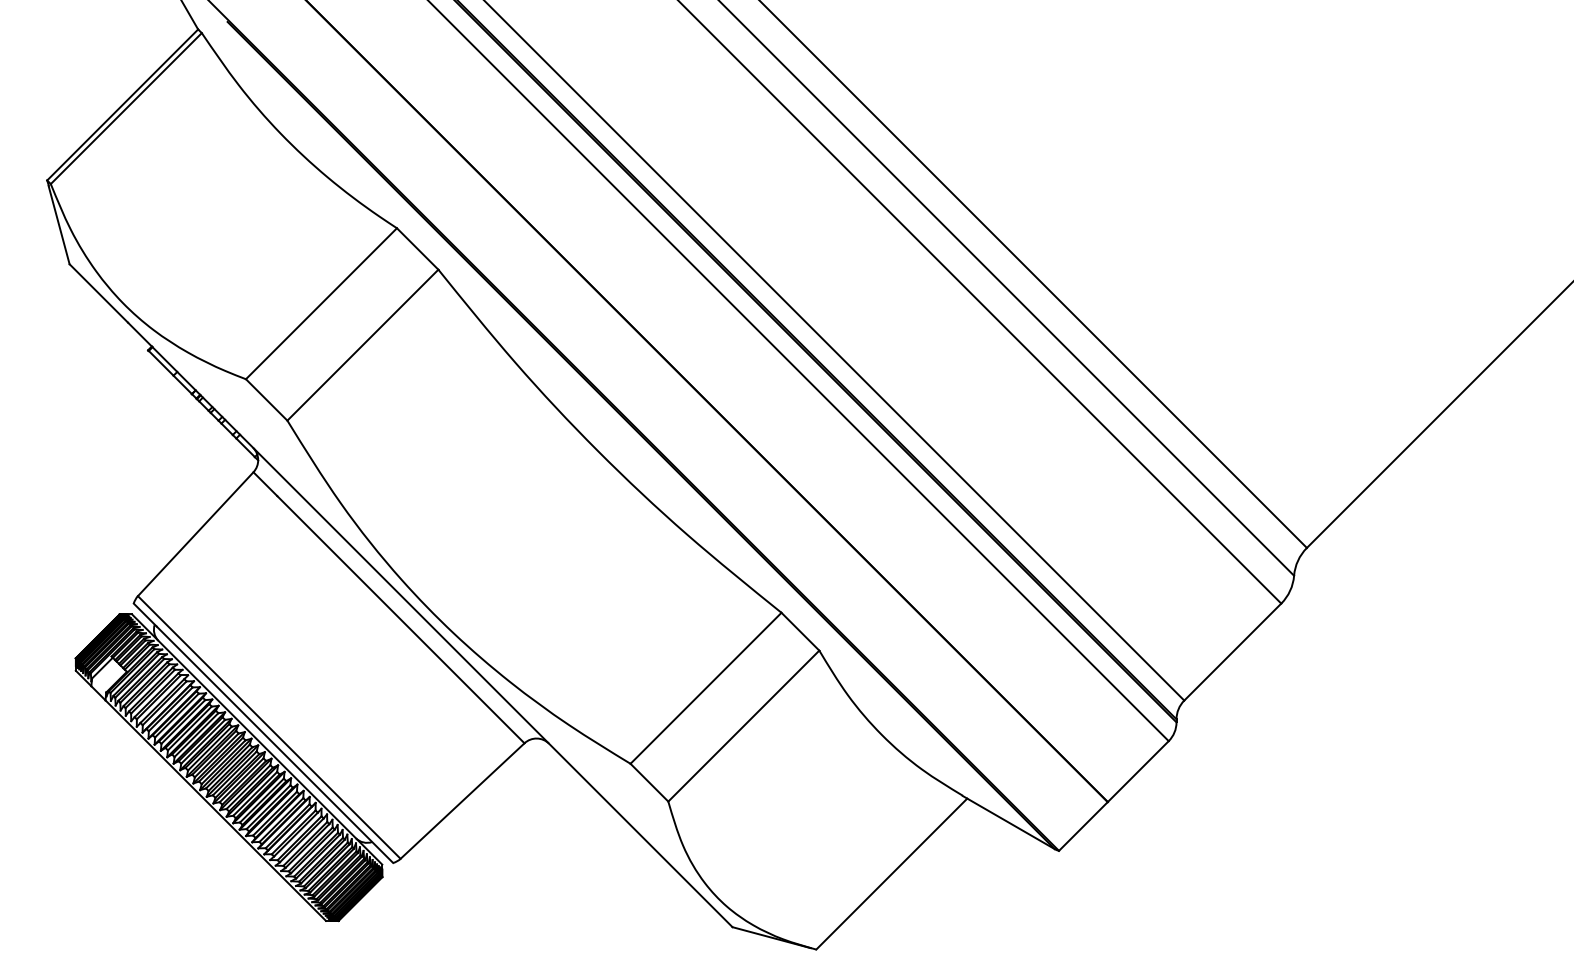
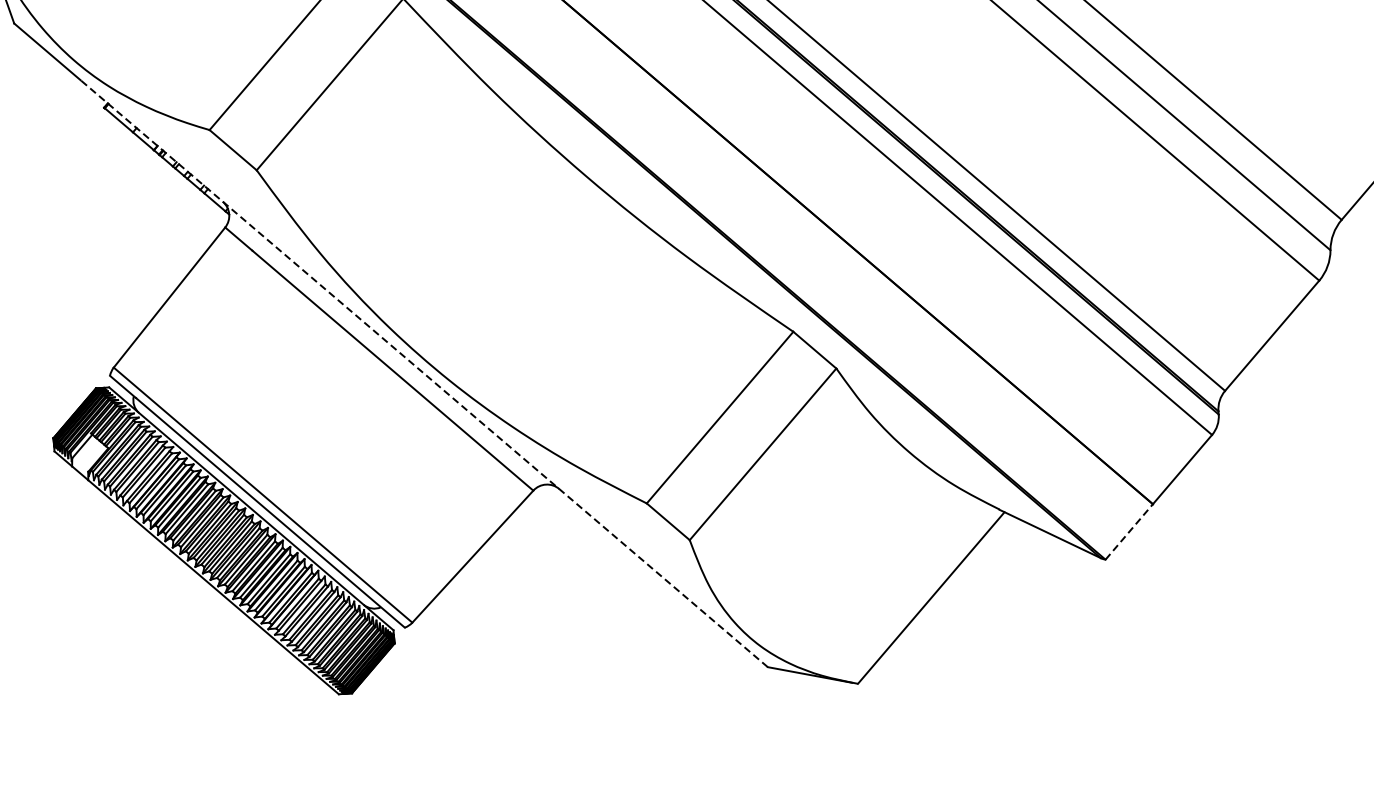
line: (429, 624) -> (423, 373), solid -> dashed
line: (1083, 826) -> (1129, 531), solid -> dashed

